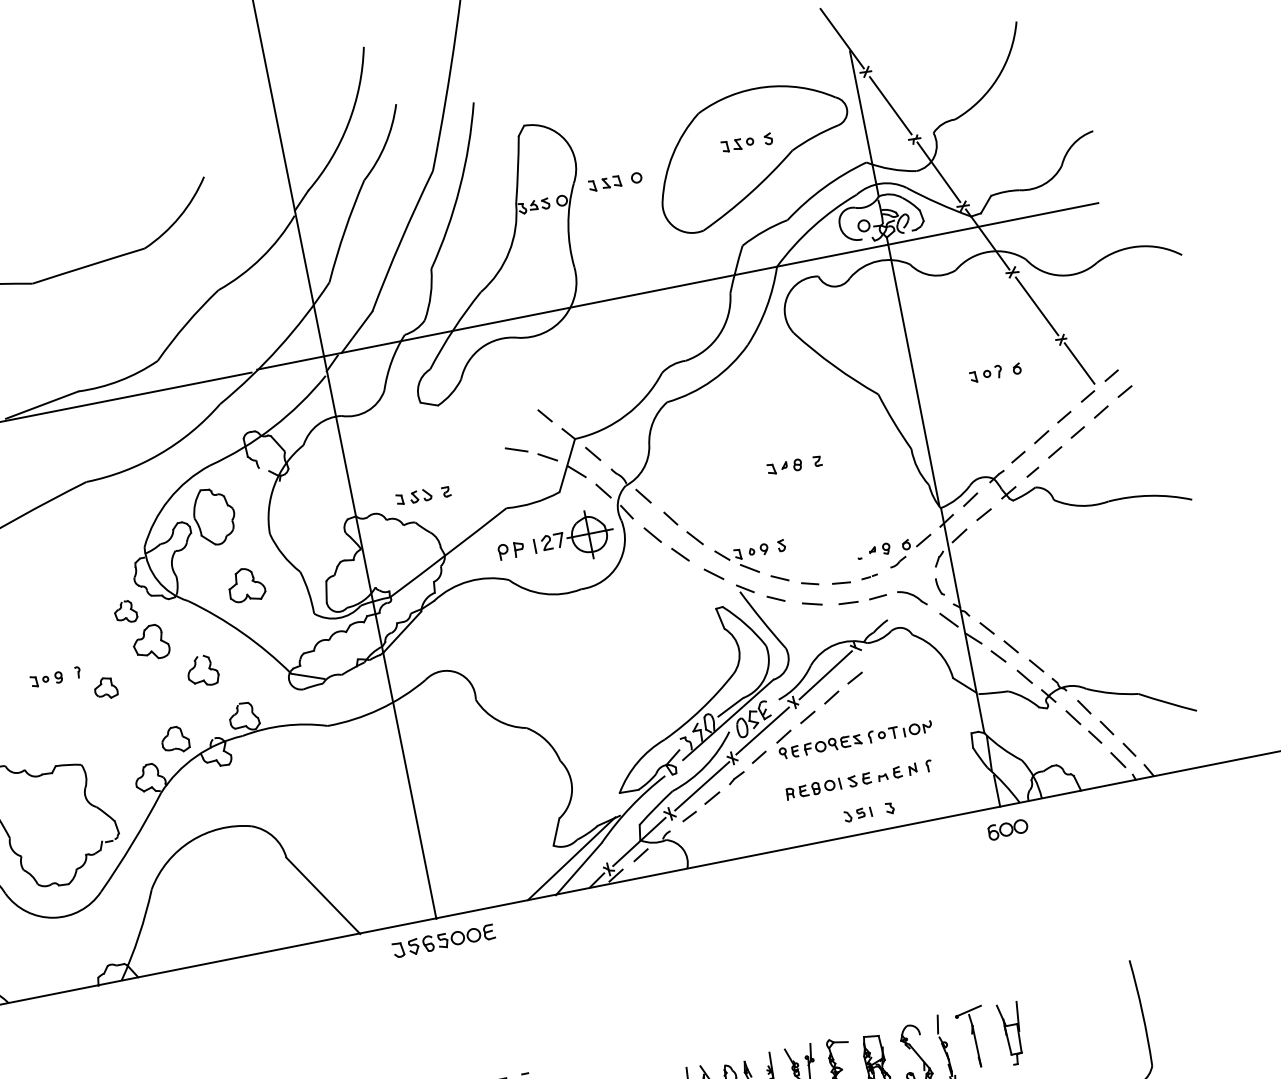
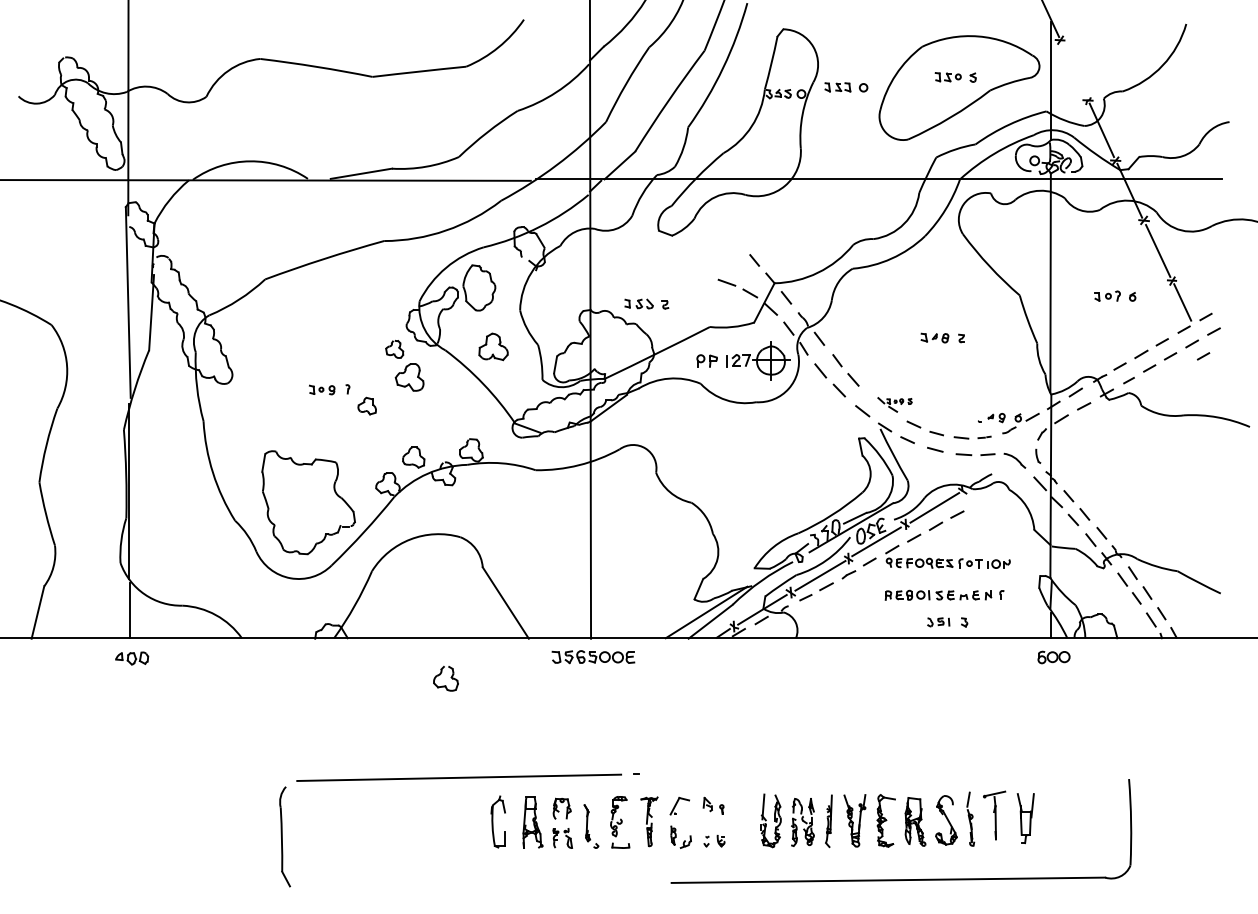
line: (890, 105) -> (1074, 70), removed
line: (1118, 424) -> (1203, 356), added
part: (751, 558) -> (894, 404), size x0.6
part: (202, 670) -> (445, 678), moved

